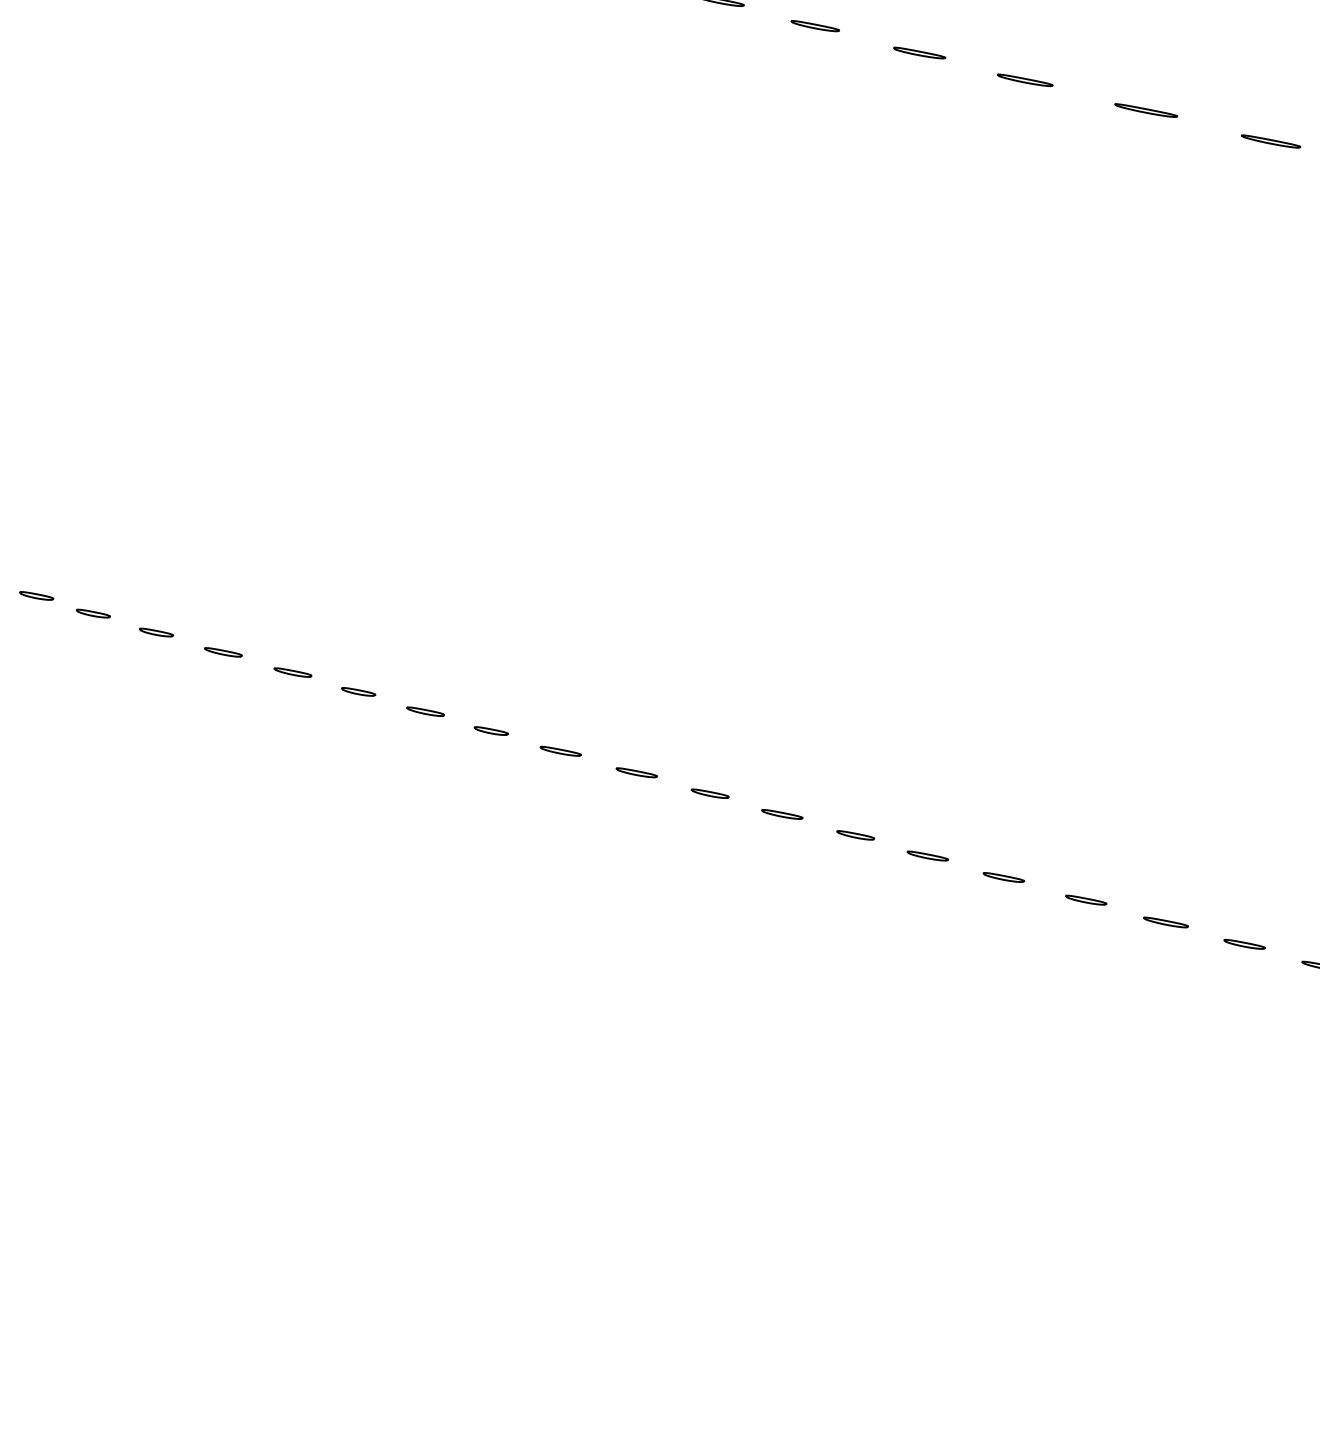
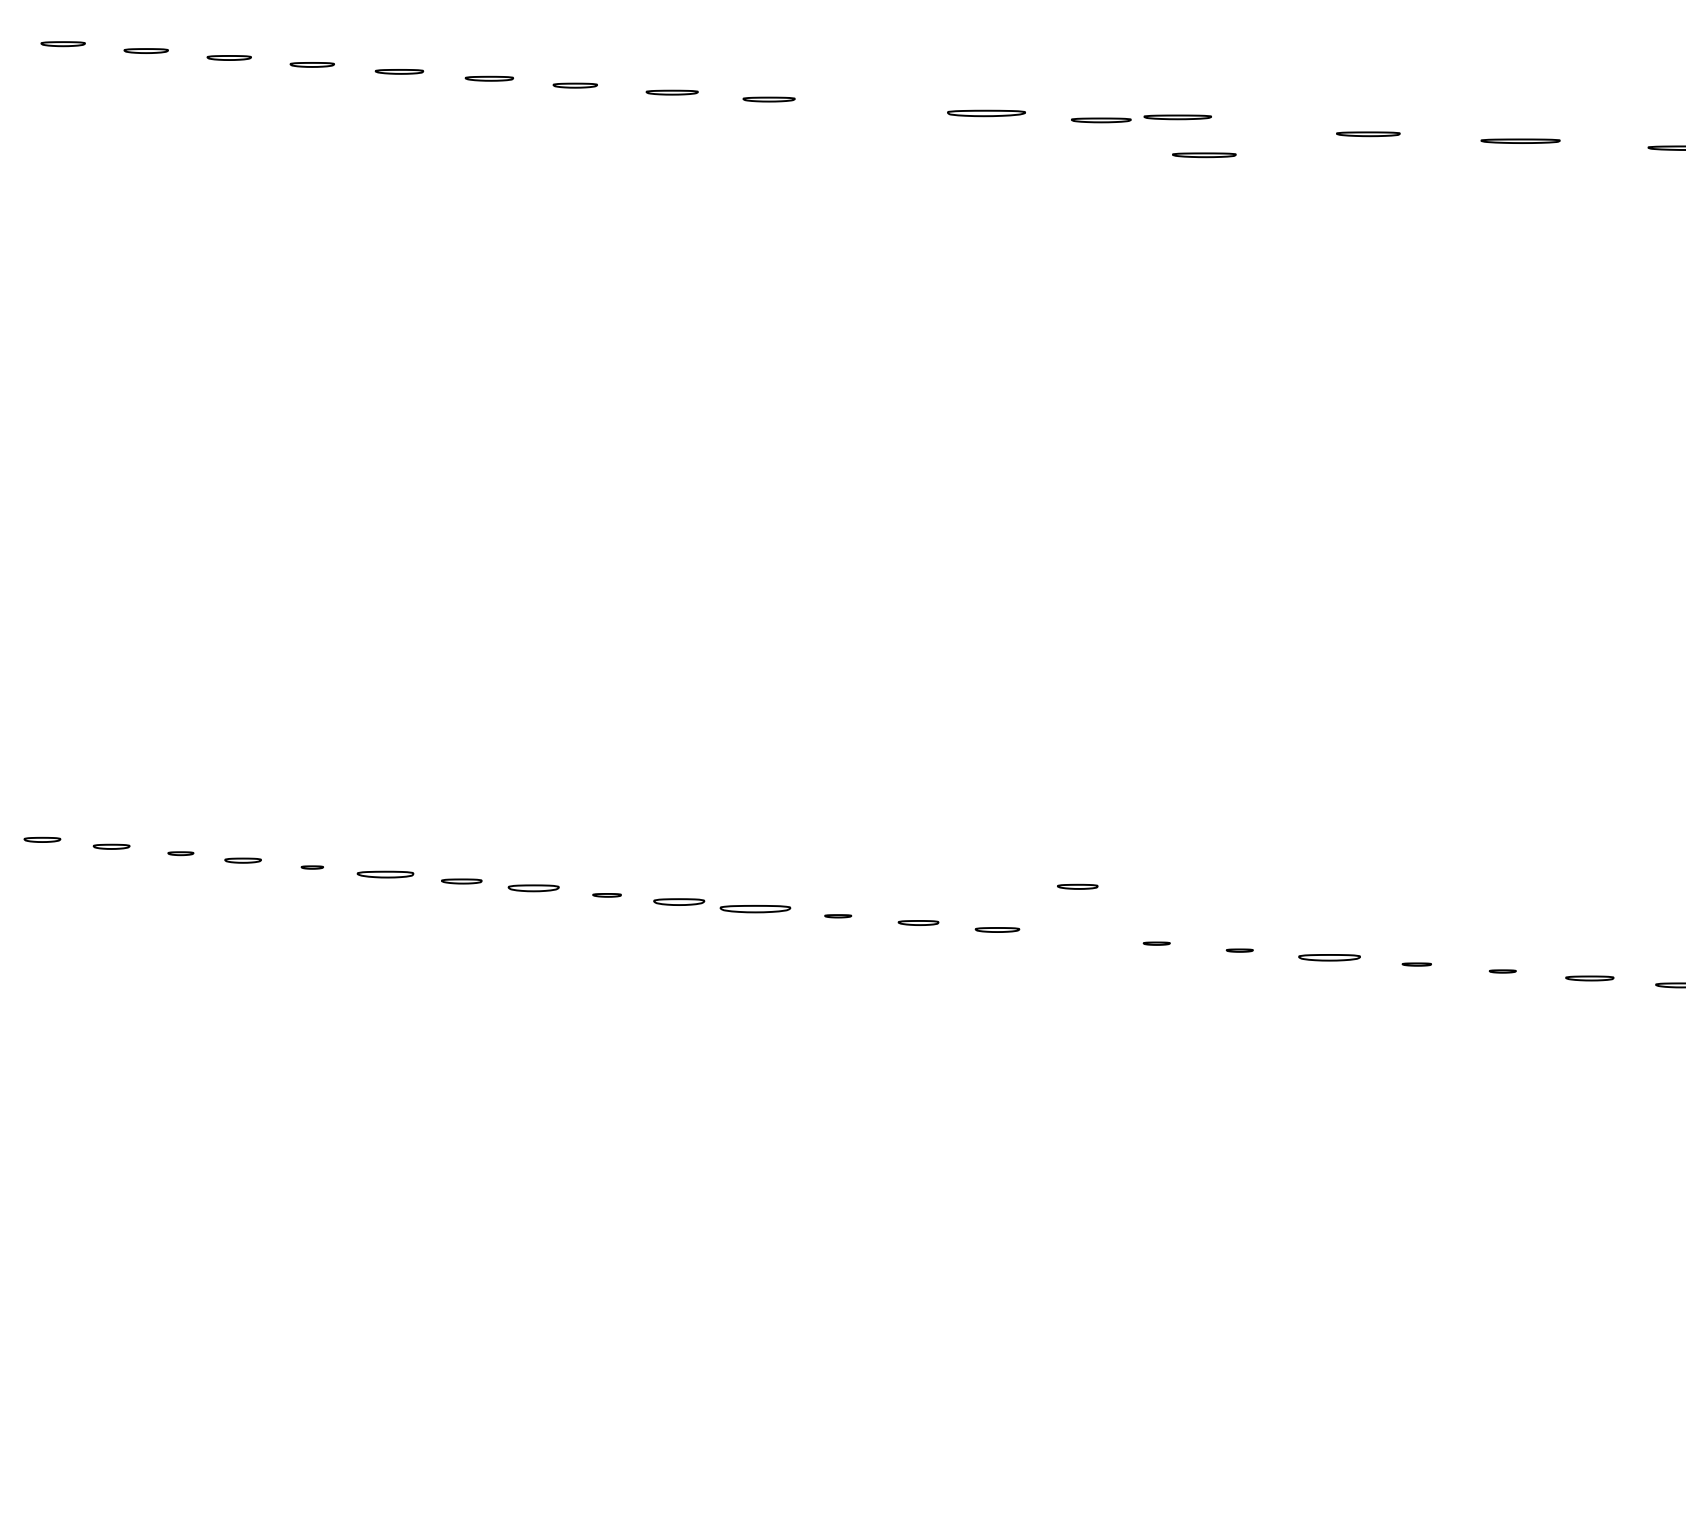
part: (814, 26) -> (872, 106), removed
part: (919, 53) -> (986, 113), size x1.4
part: (1145, 111) -> (1177, 117), moved
part: (1114, 131) -> (1204, 155), added
part: (36, 595) -> (180, 853), size x0.7
part: (156, 632) -> (312, 867), size x0.6
part: (223, 652) -> (385, 874), size x1.4
part: (358, 692) -> (533, 888), size x1.4
part: (424, 712) -> (606, 895), size x0.7
part: (490, 731) -> (678, 902), size x1.4
part: (559, 751) -> (754, 909), size x1.6
part: (635, 773) -> (837, 916), size x0.6
part: (855, 835) -> (1077, 886), moved
part: (927, 856) -> (1156, 943), size x0.6
part: (1003, 877) -> (1239, 950), size x0.6
part: (1085, 900) -> (1329, 957), size x1.4
part: (1165, 922) -> (1416, 964), size x0.6
part: (1244, 944) -> (1502, 971), size x0.6

